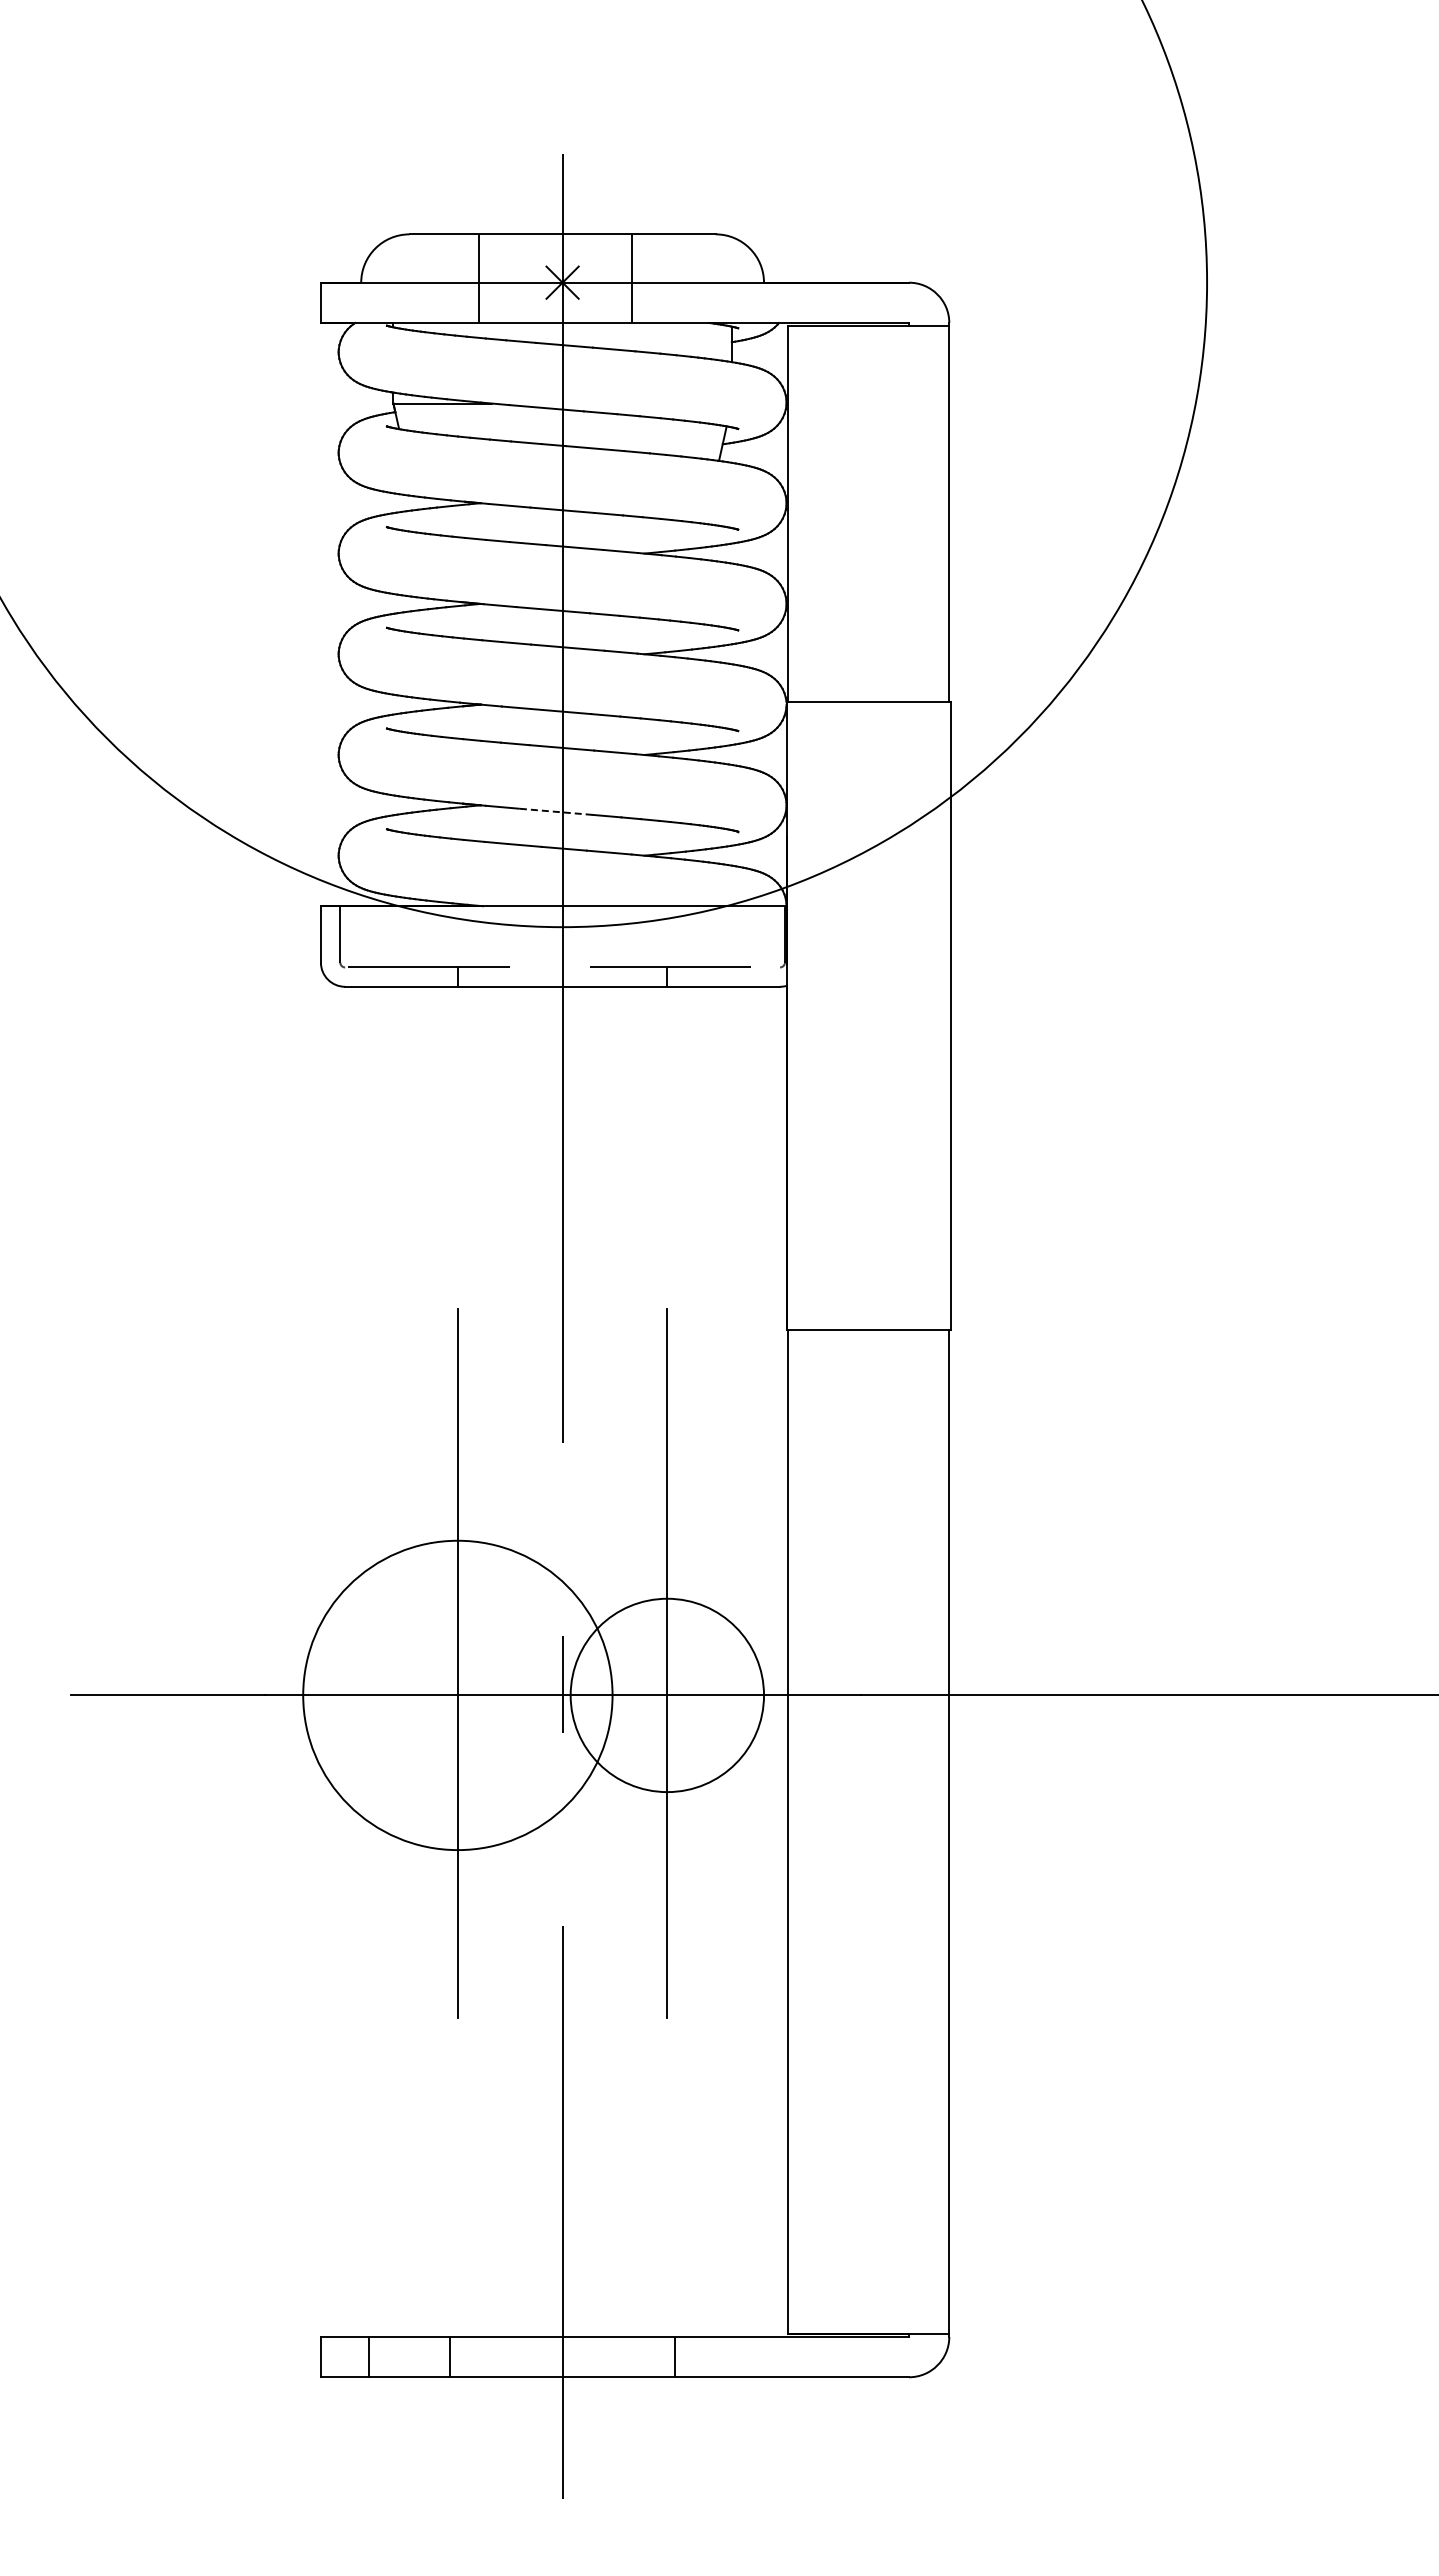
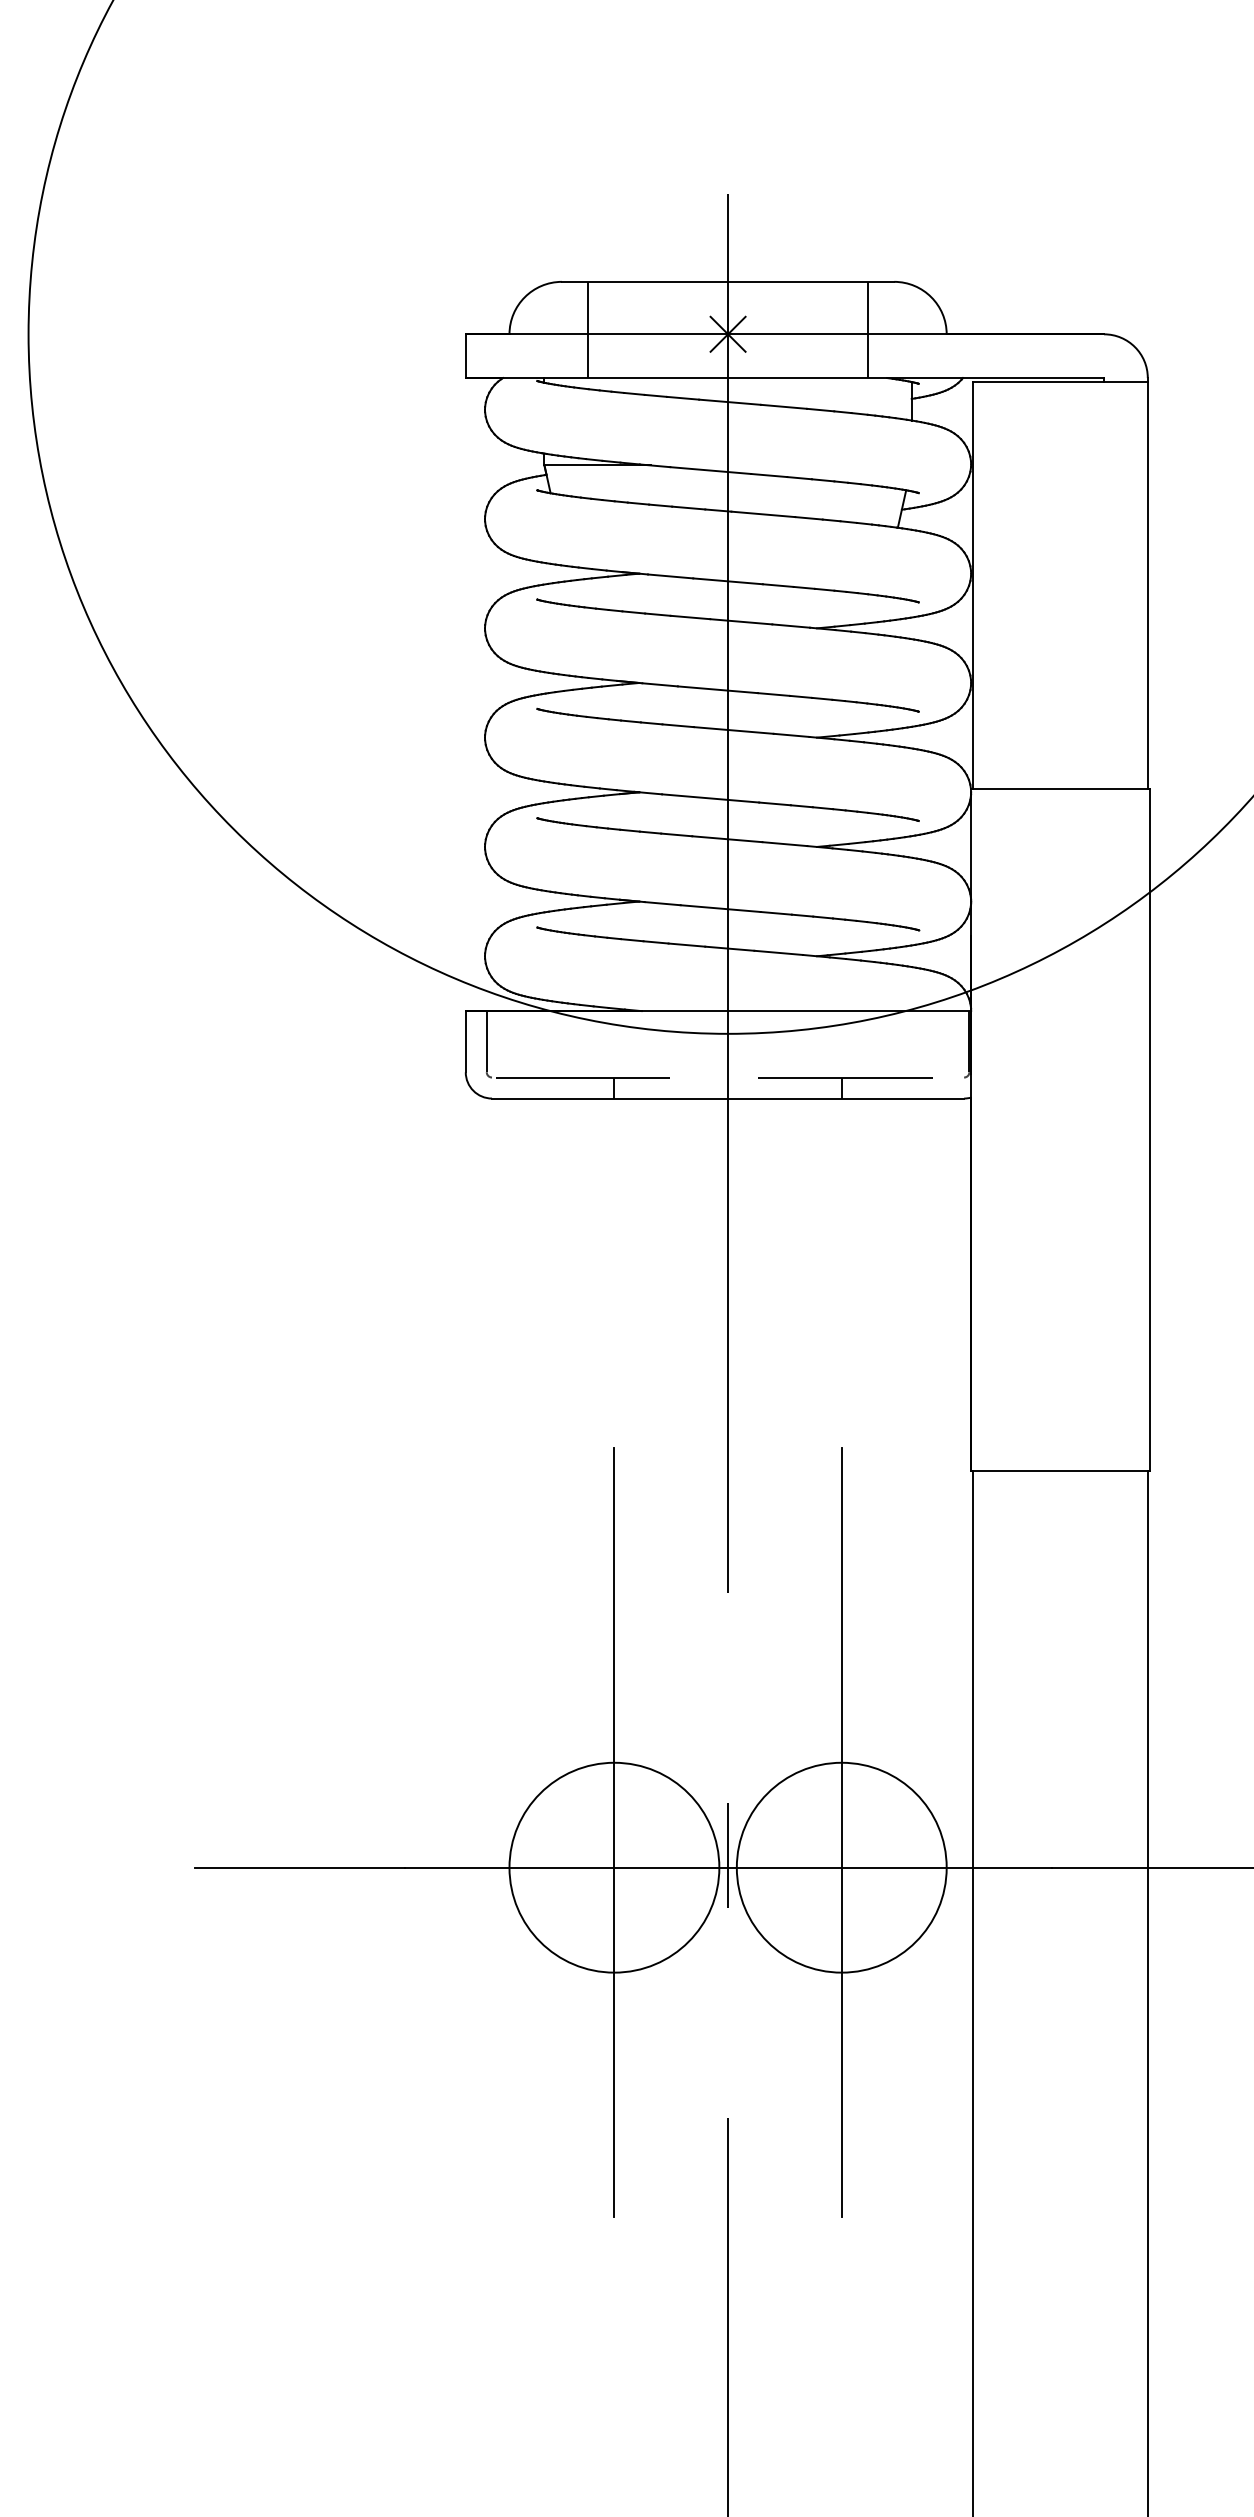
line: (478, 278) -> (587, 329), moved
line: (631, 278) -> (867, 329), moved
line: (555, 811) -> (720, 908), dashed -> solid
circle: (457, 1695) -> (613, 1867), size x0.62

